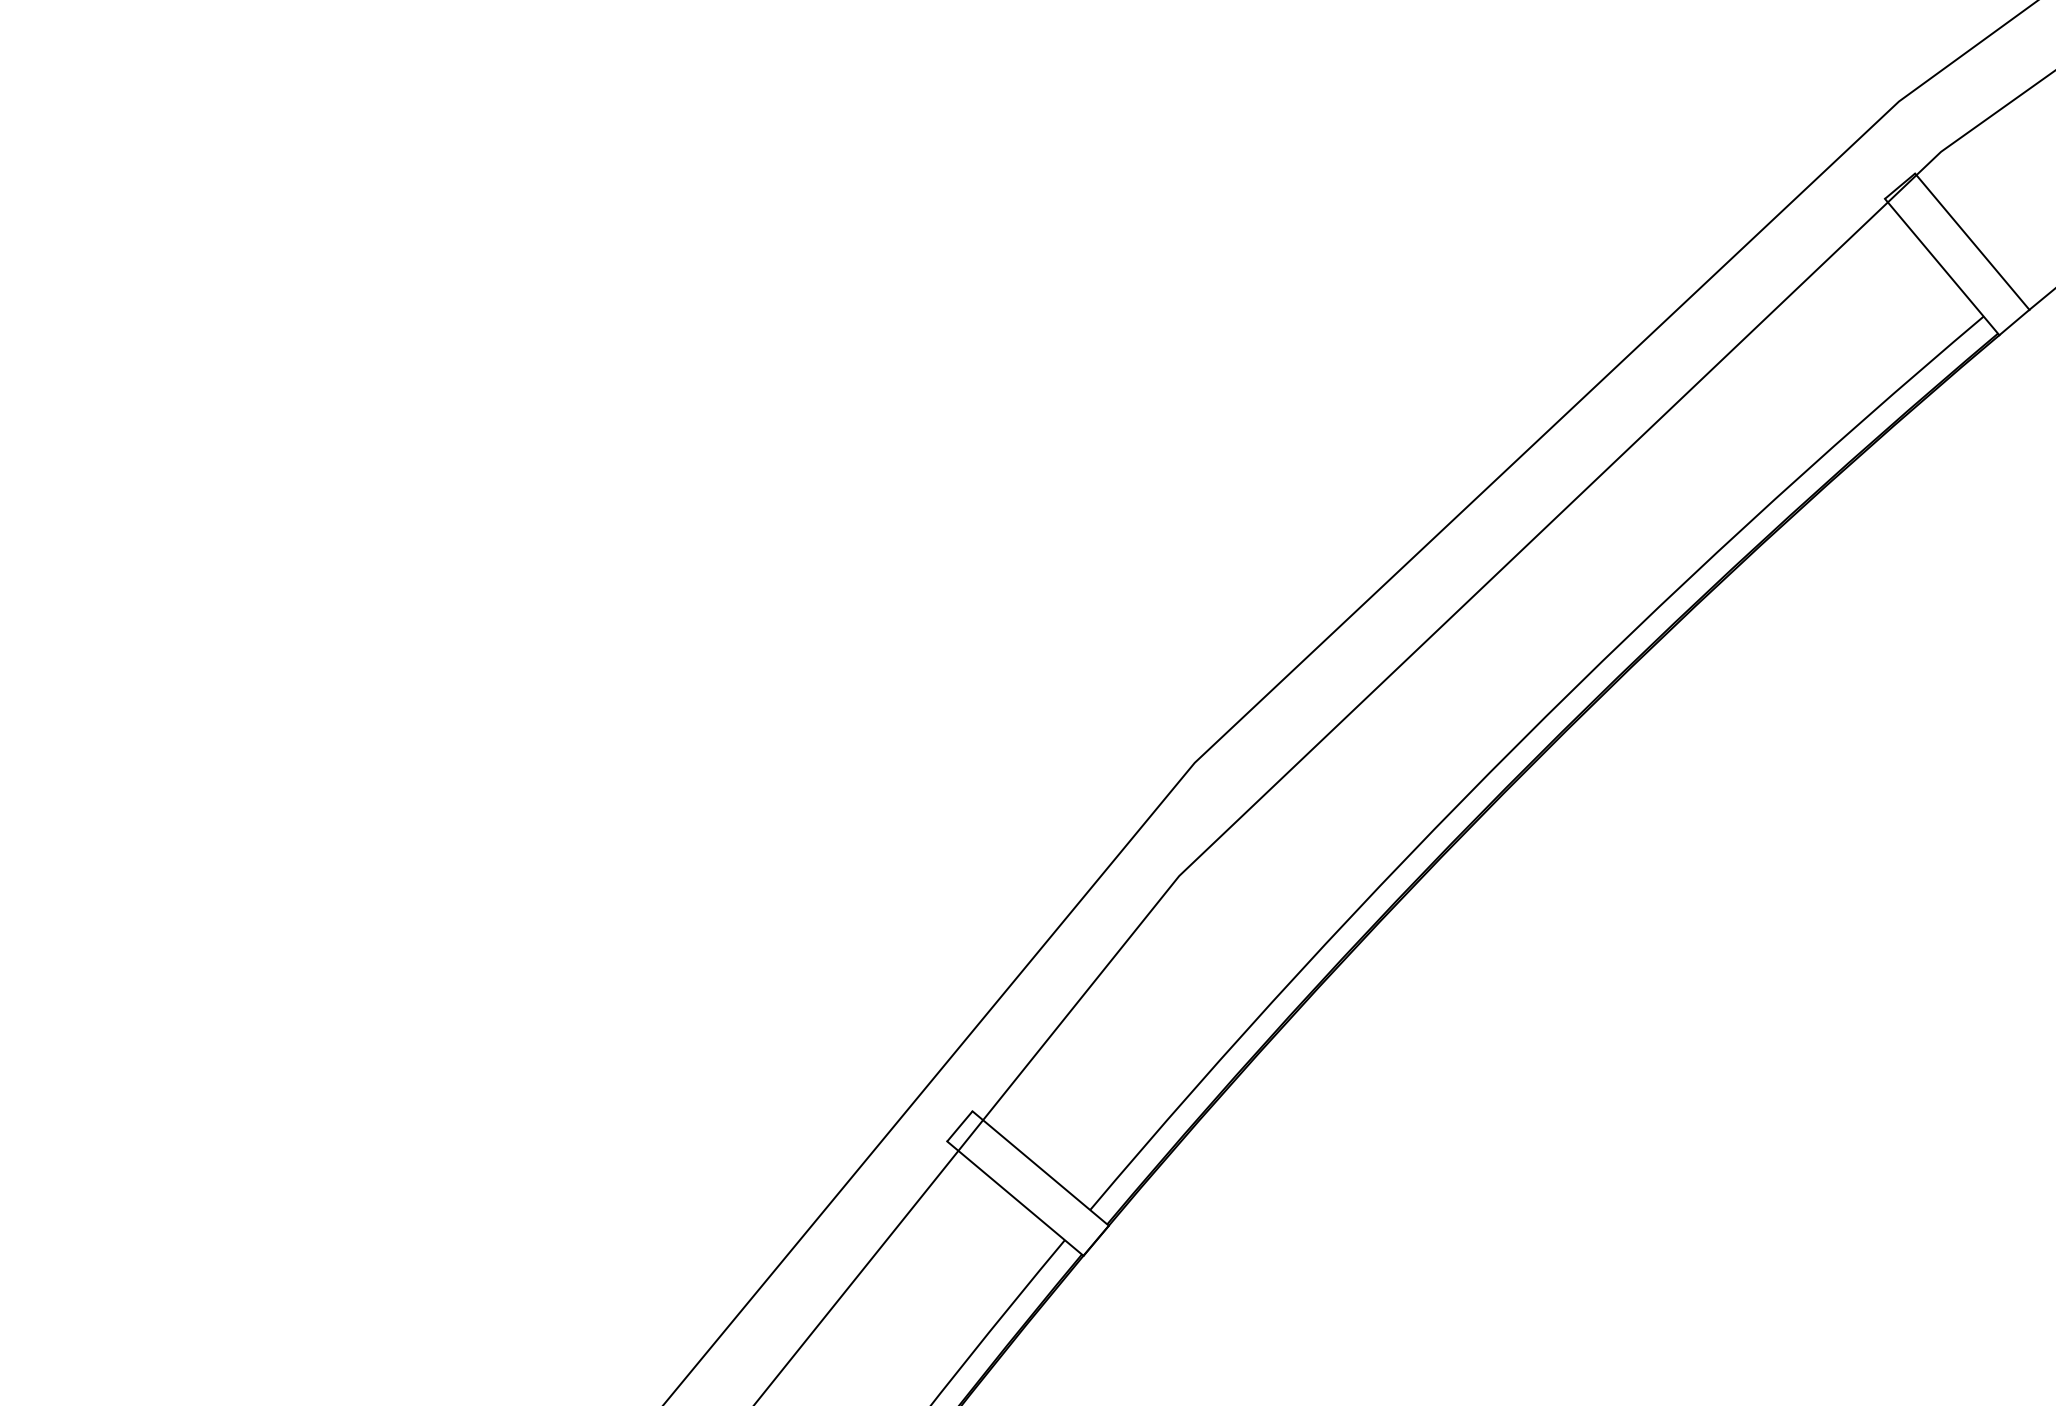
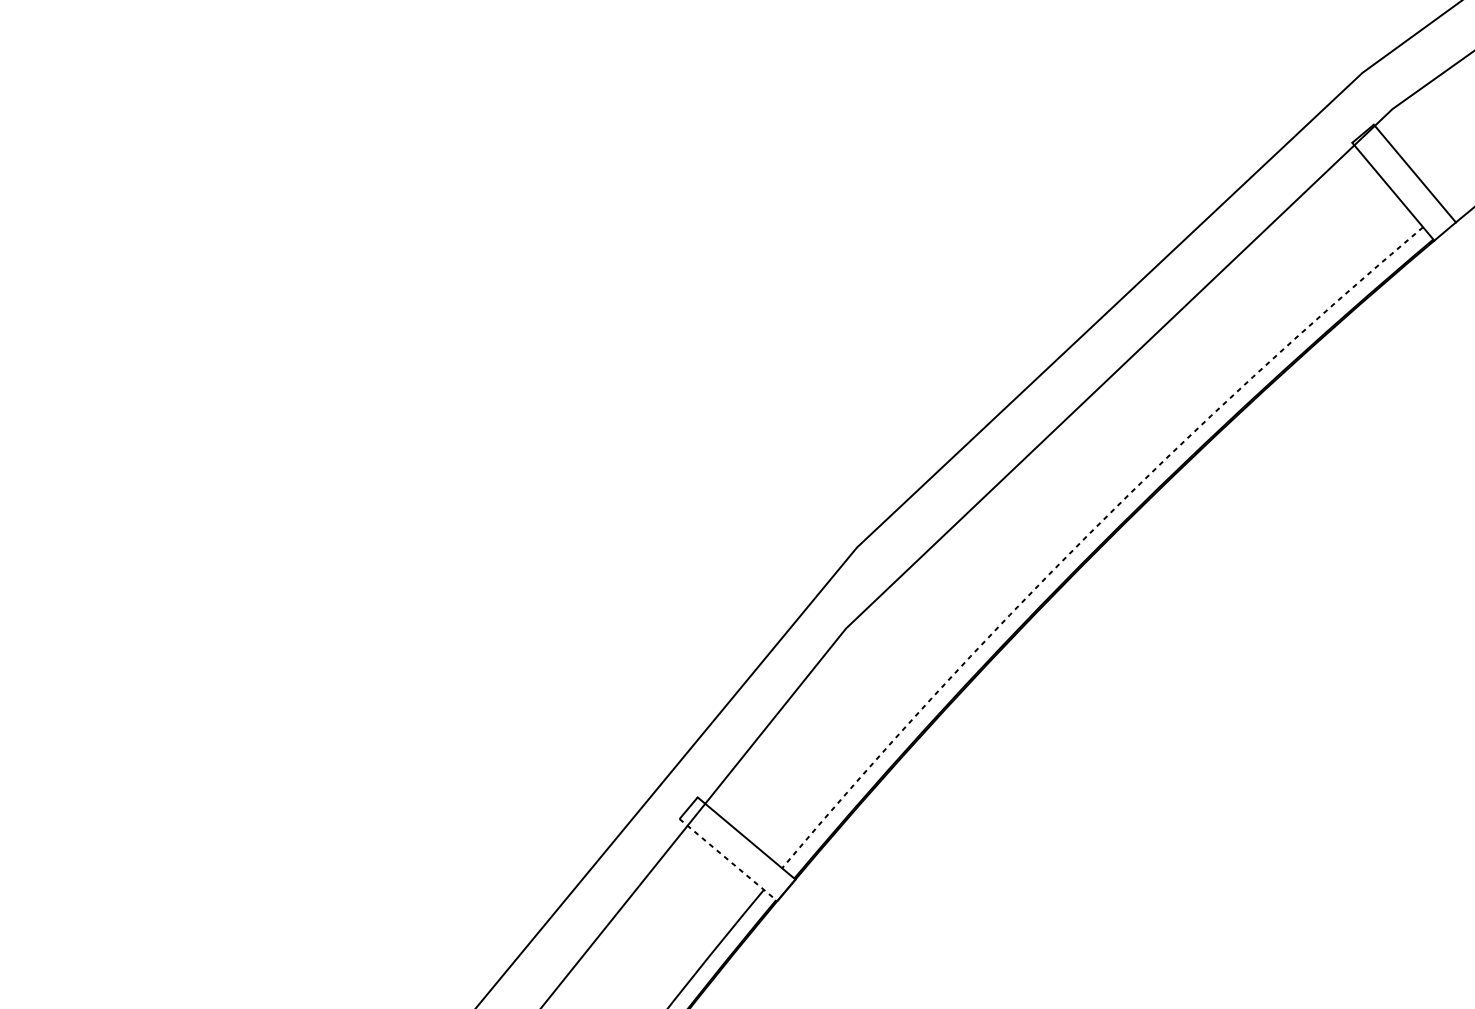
arc: (1518, 744) -> (1089, 534), solid -> dashed
line: (1015, 1199) -> (728, 860), solid -> dashed

